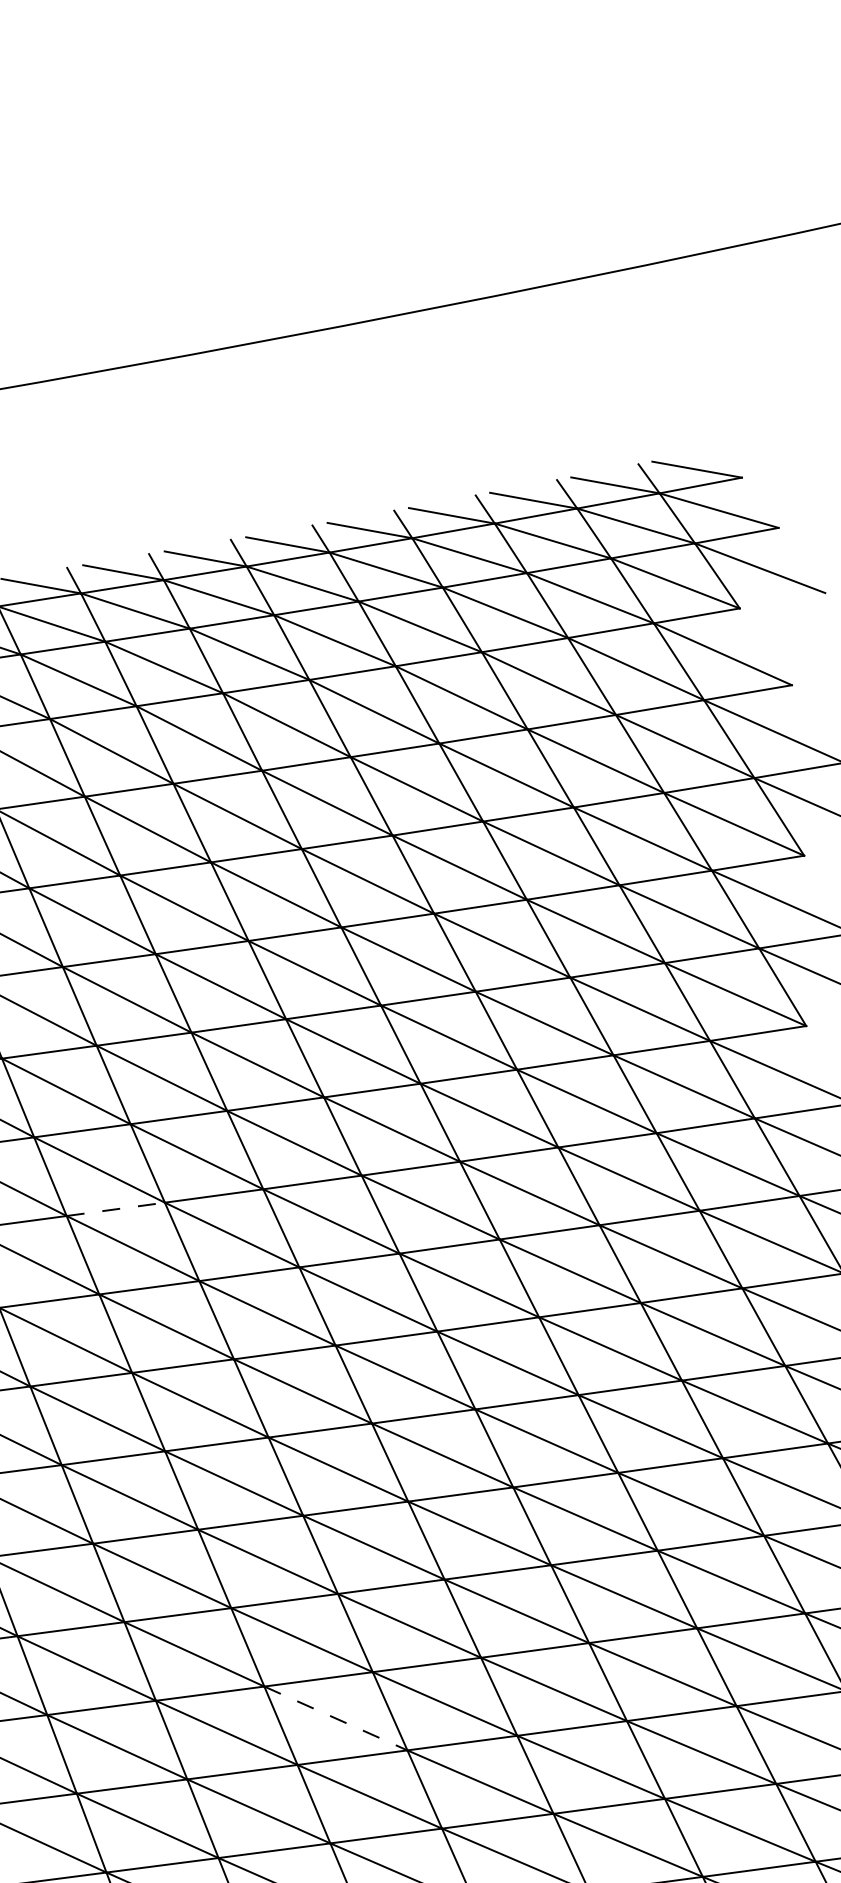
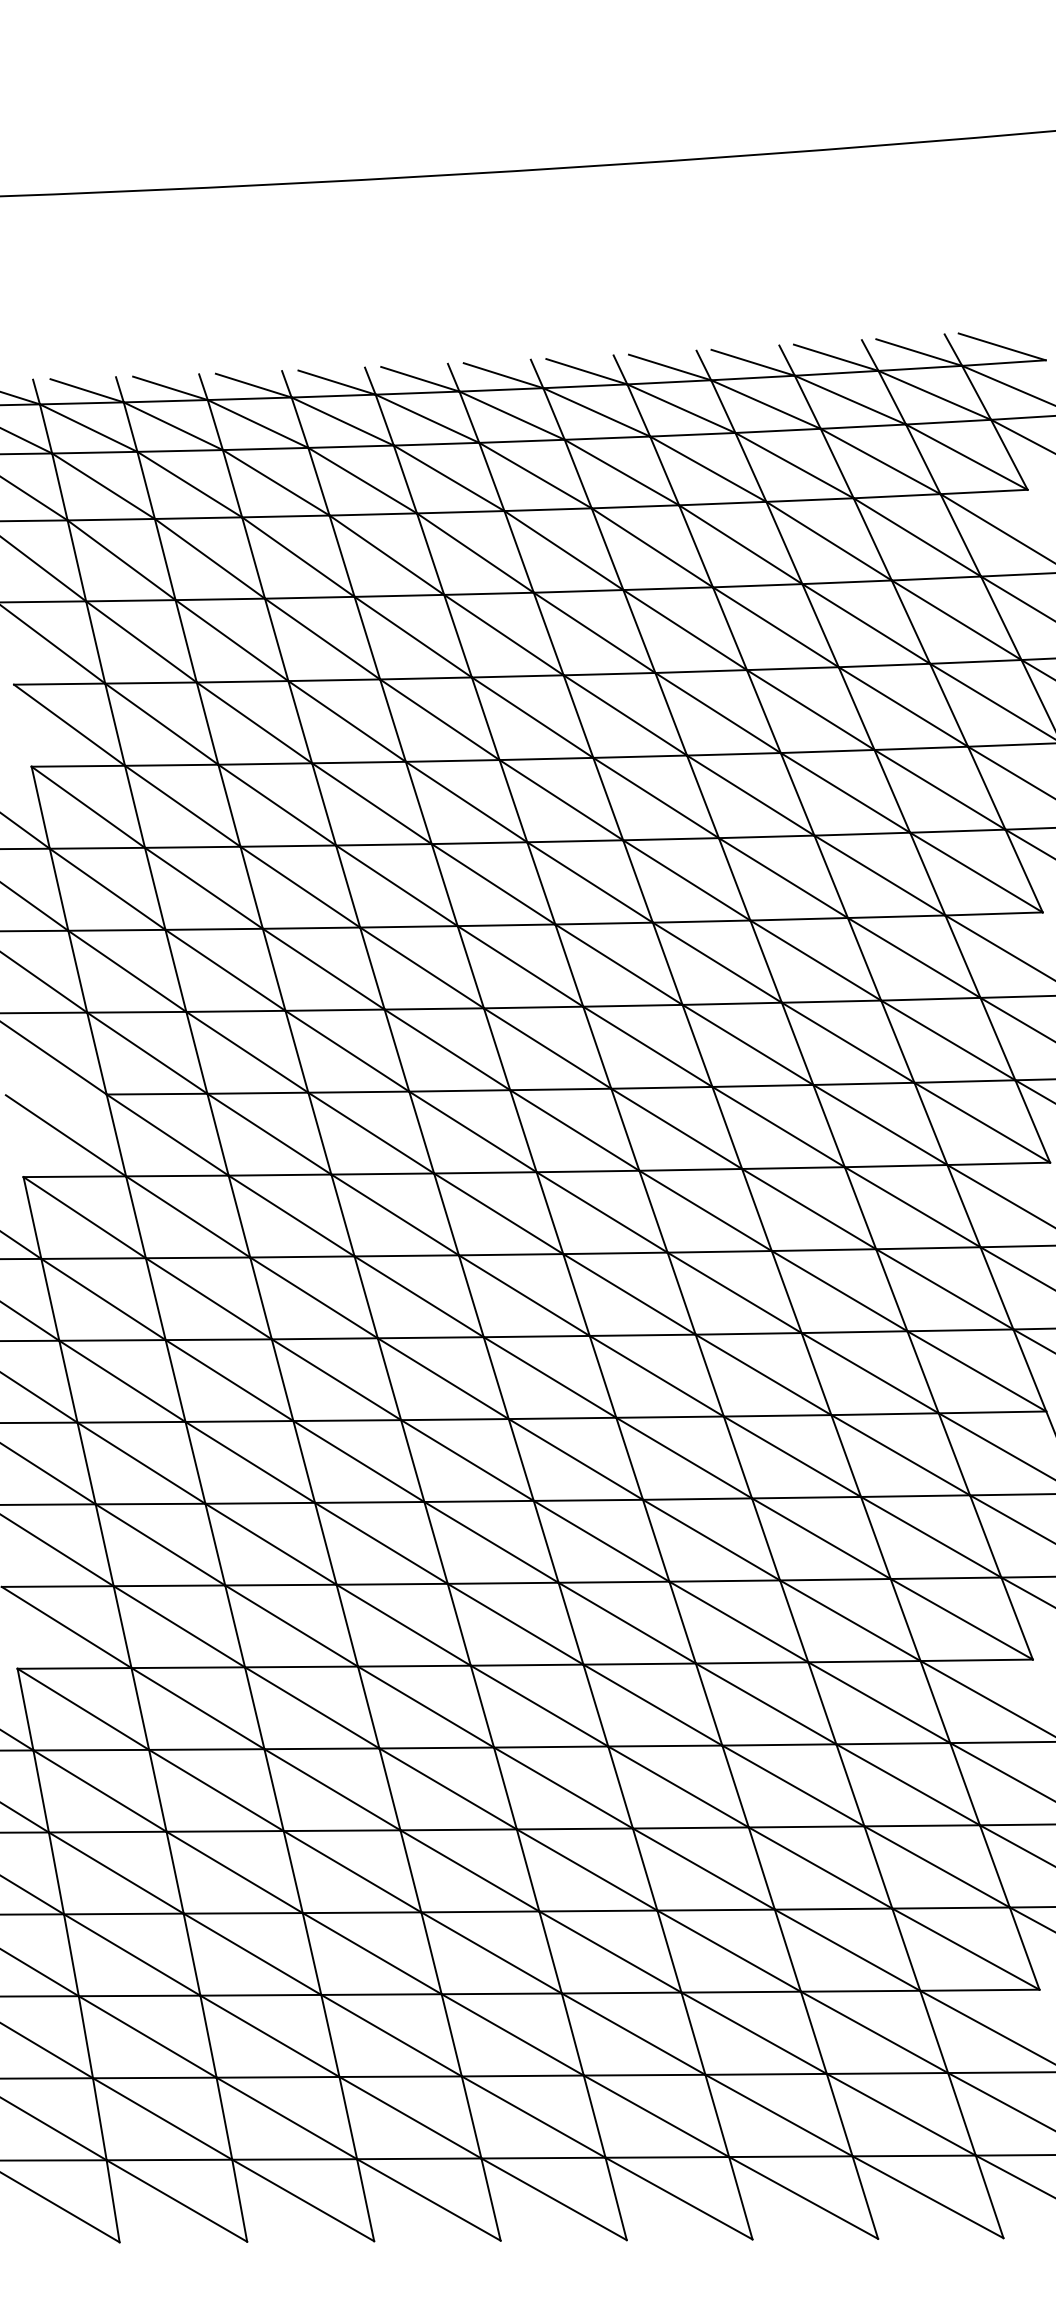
line: (116, 1209) -> (335, 1010), dashed -> solid
line: (335, 1718) -> (491, 1542), dashed -> solid

